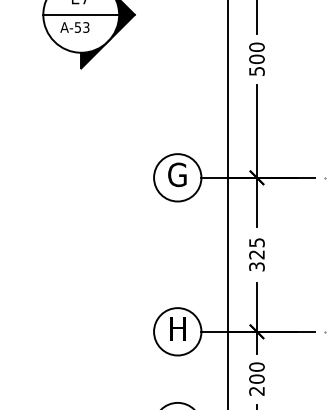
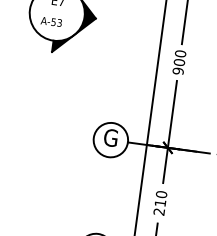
line: (81, 14) -> (57, 13), removed
text: (256, 71) -> (177, 71), 500 -> 900
text: (256, 254) -> (160, 203), 325 -> 210

